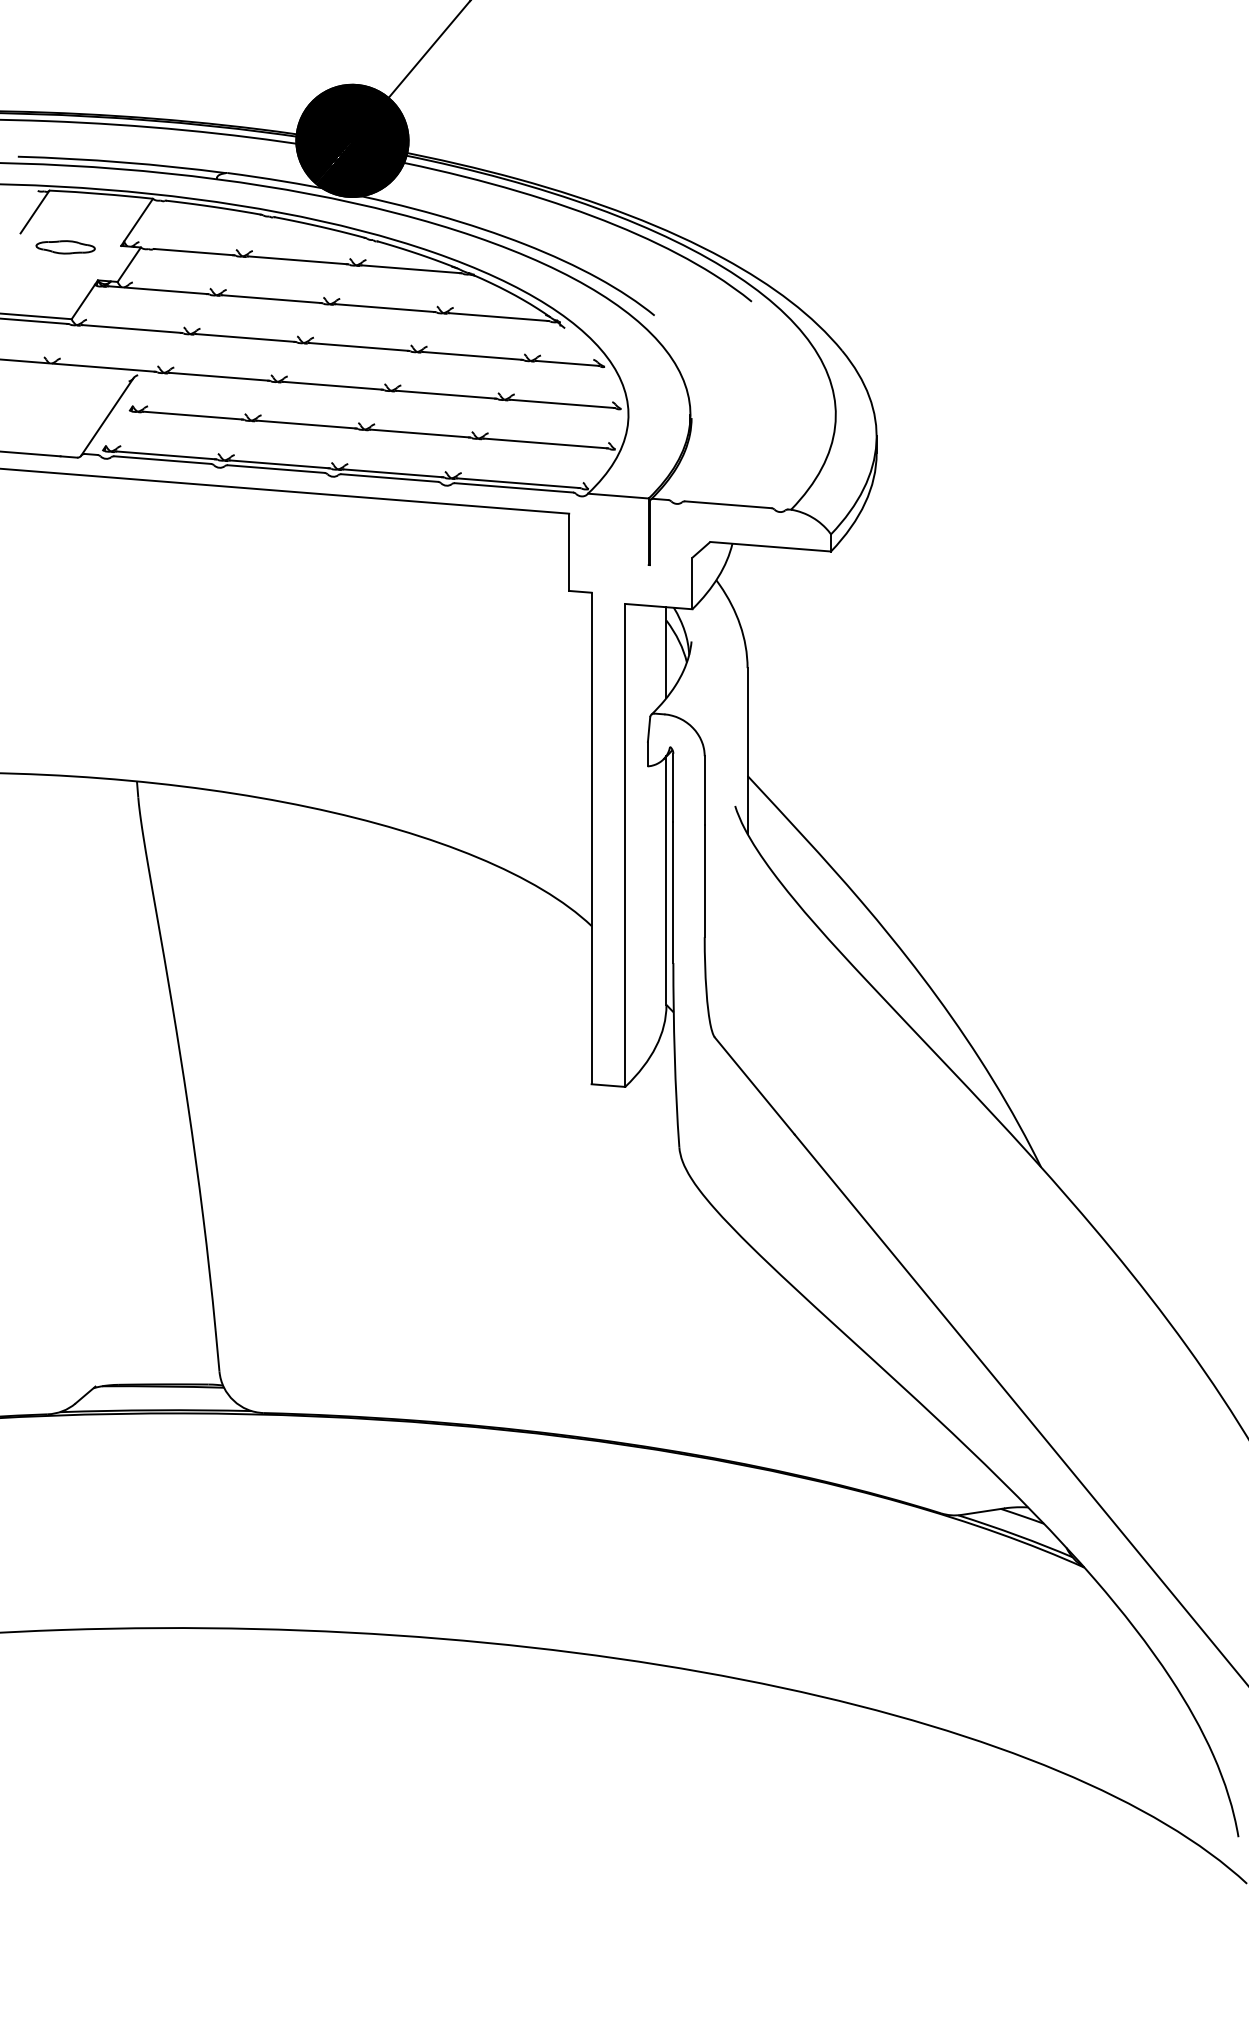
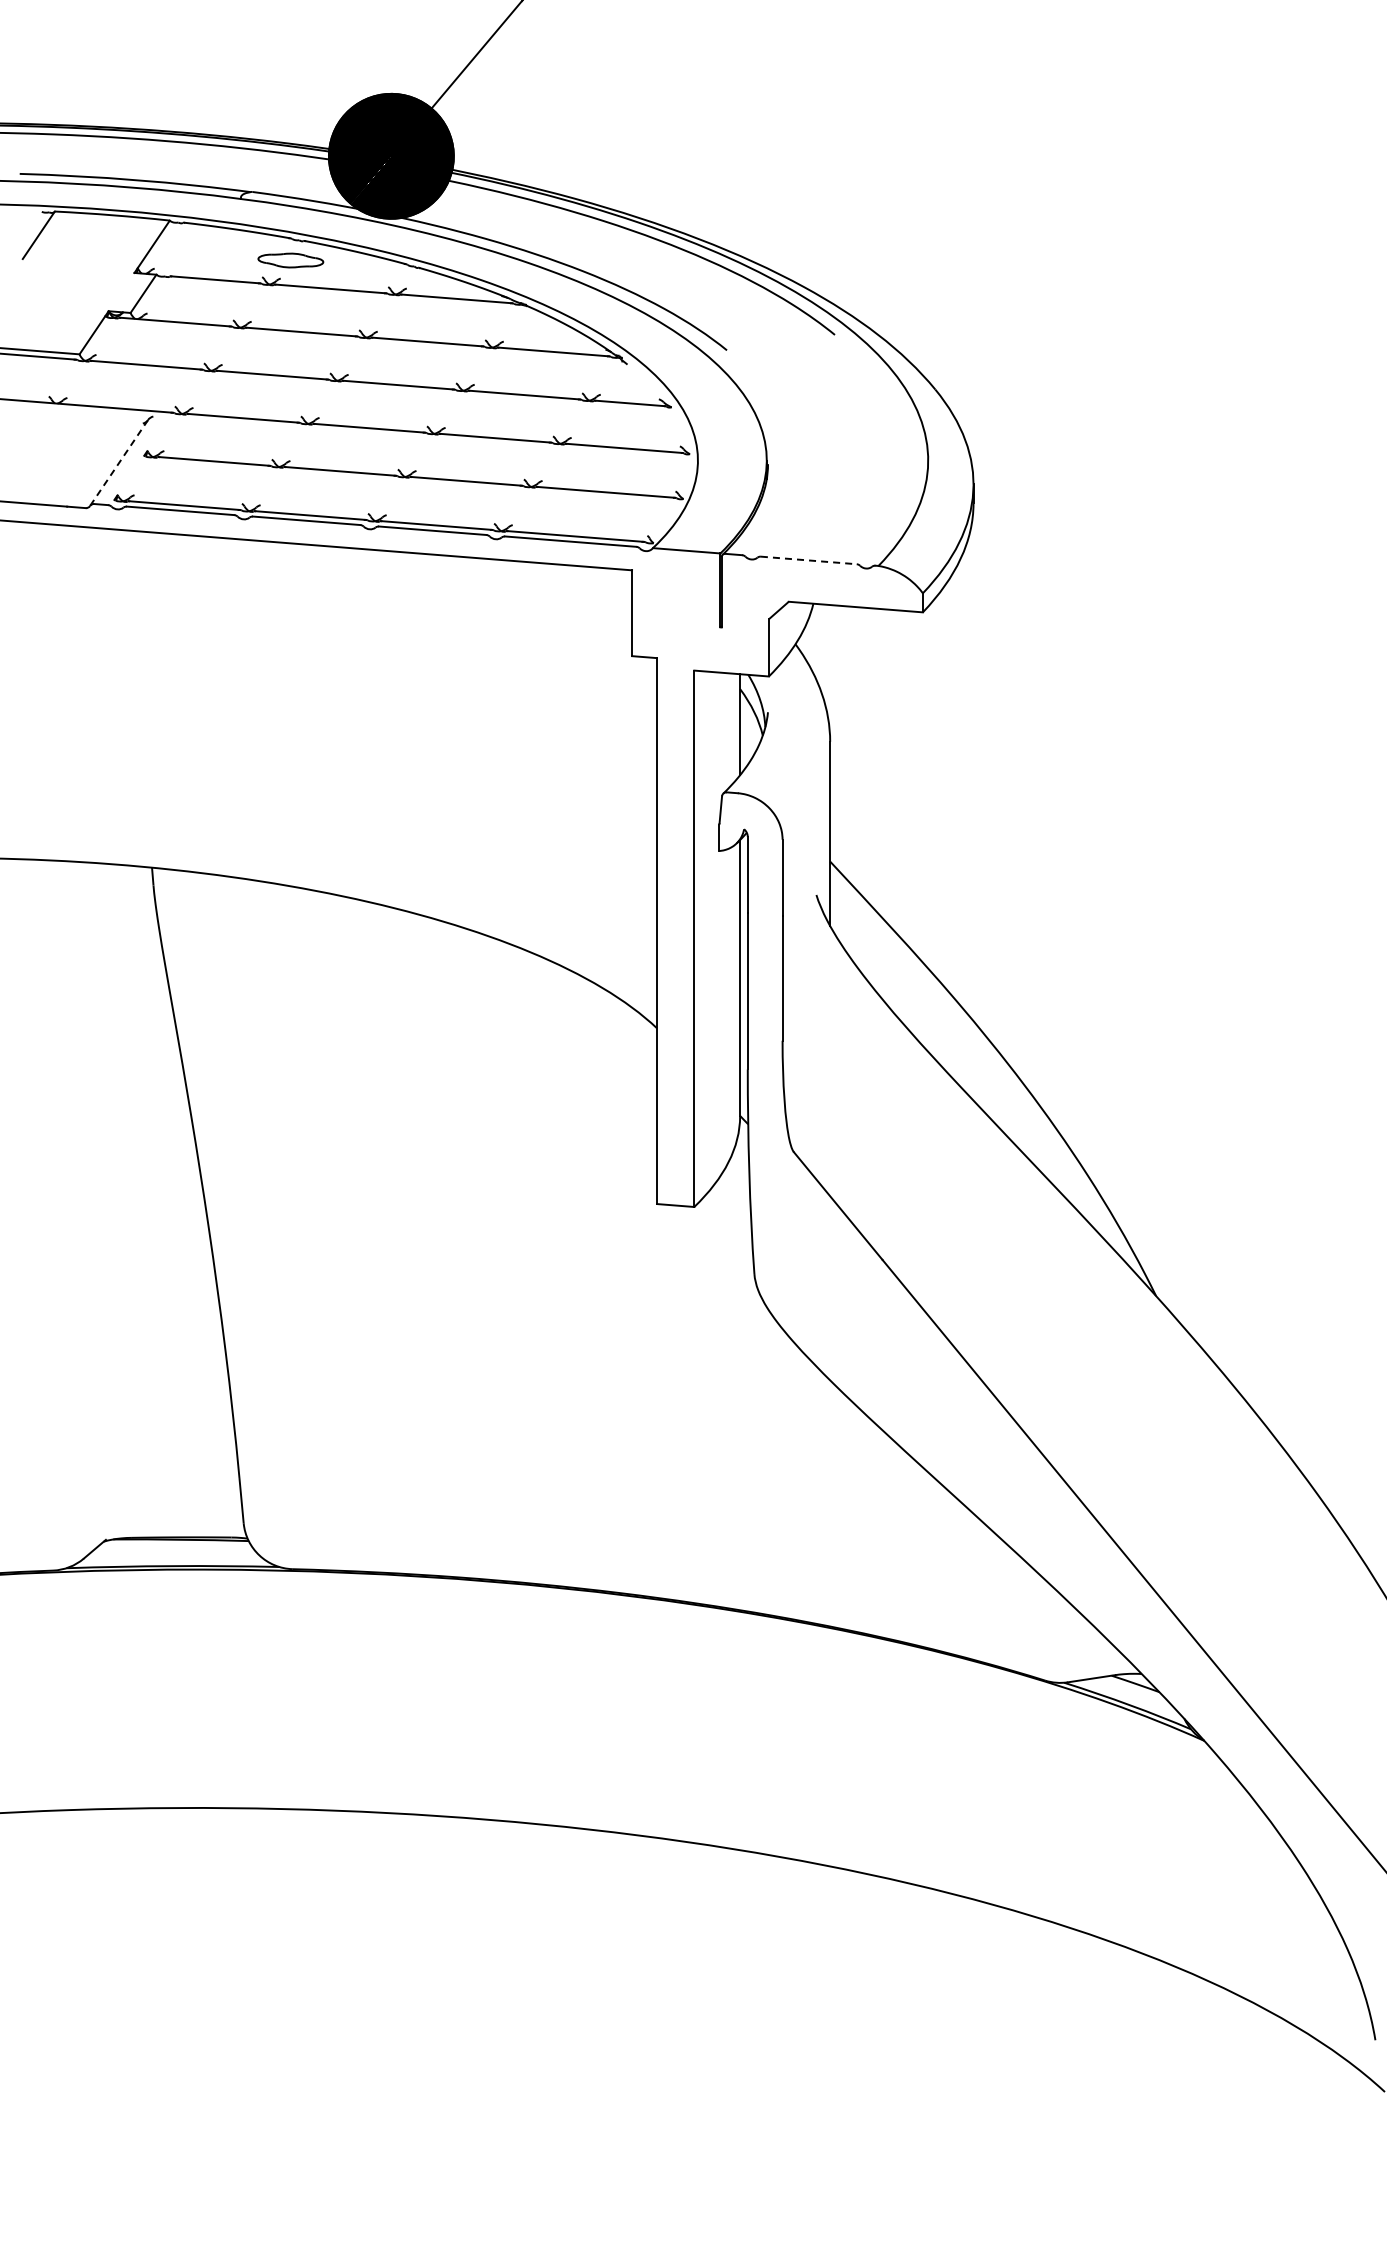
part: (65, 247) -> (290, 260), moved
line: (107, 416) -> (119, 462), solid -> dashed
line: (728, 504) -> (809, 560), solid -> dashed

